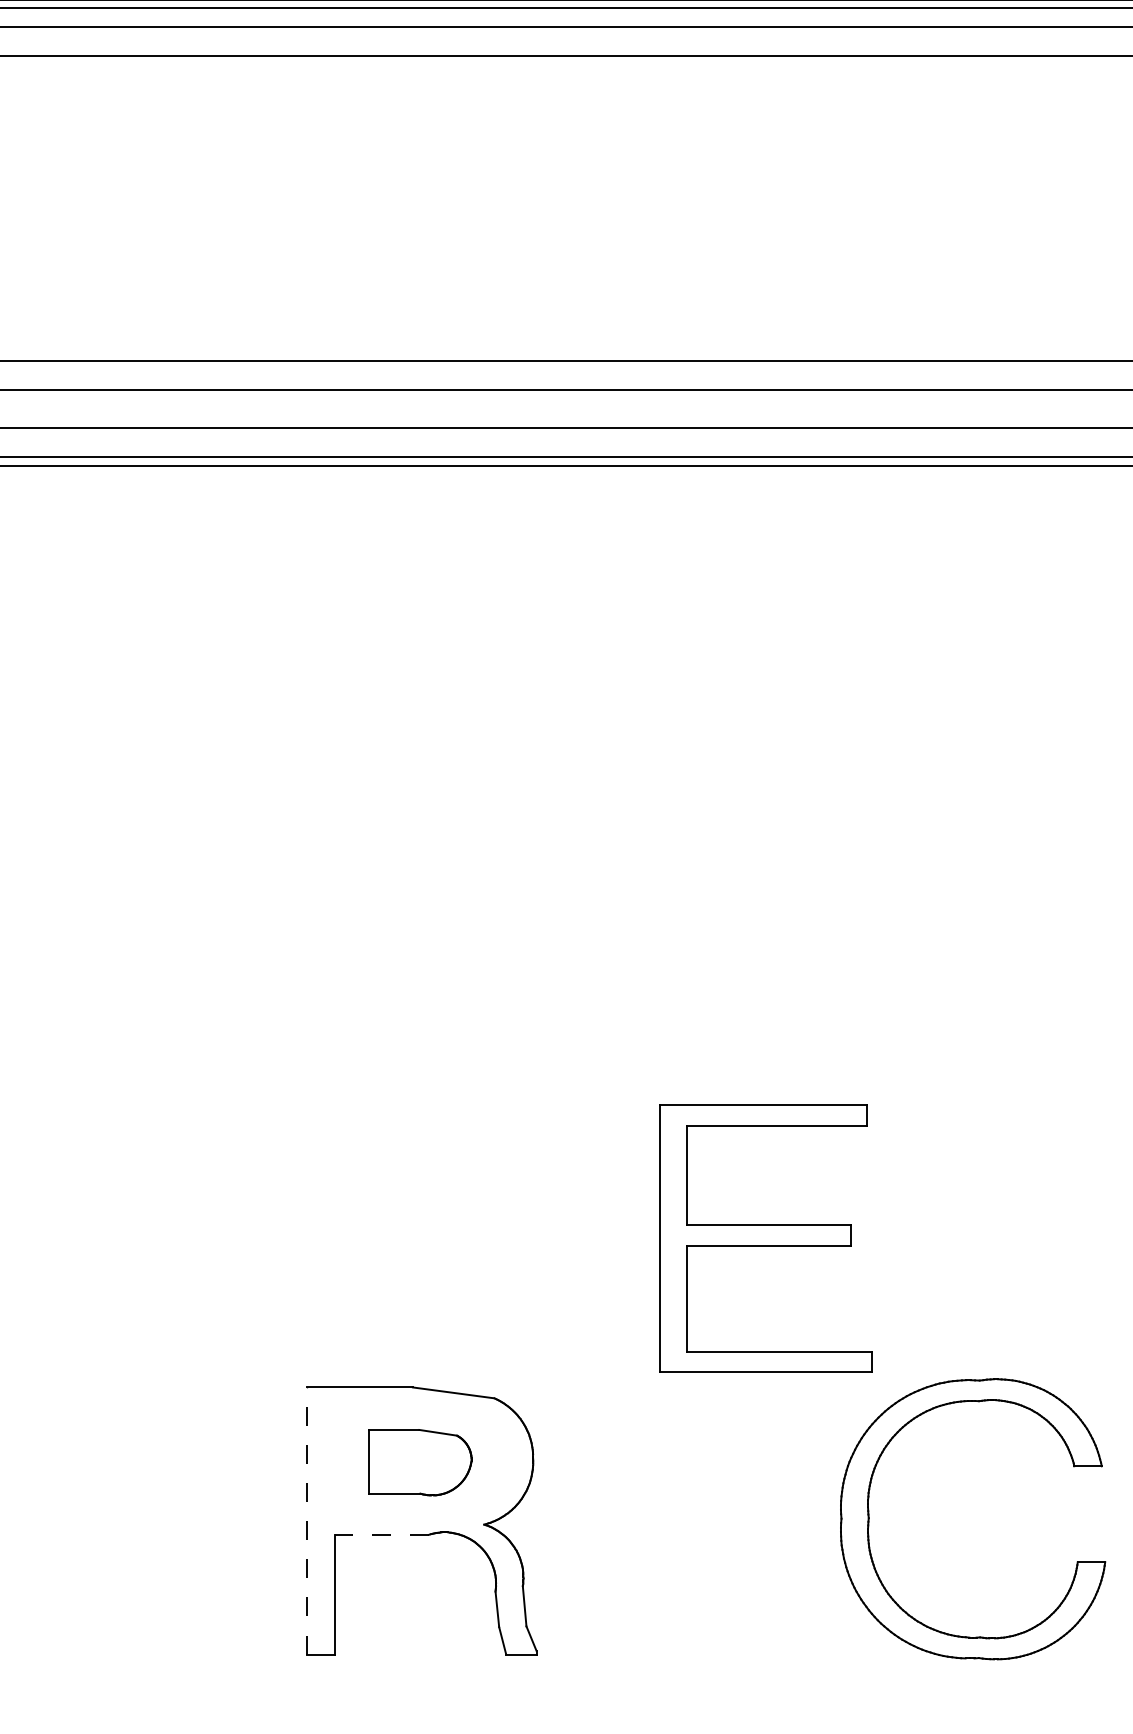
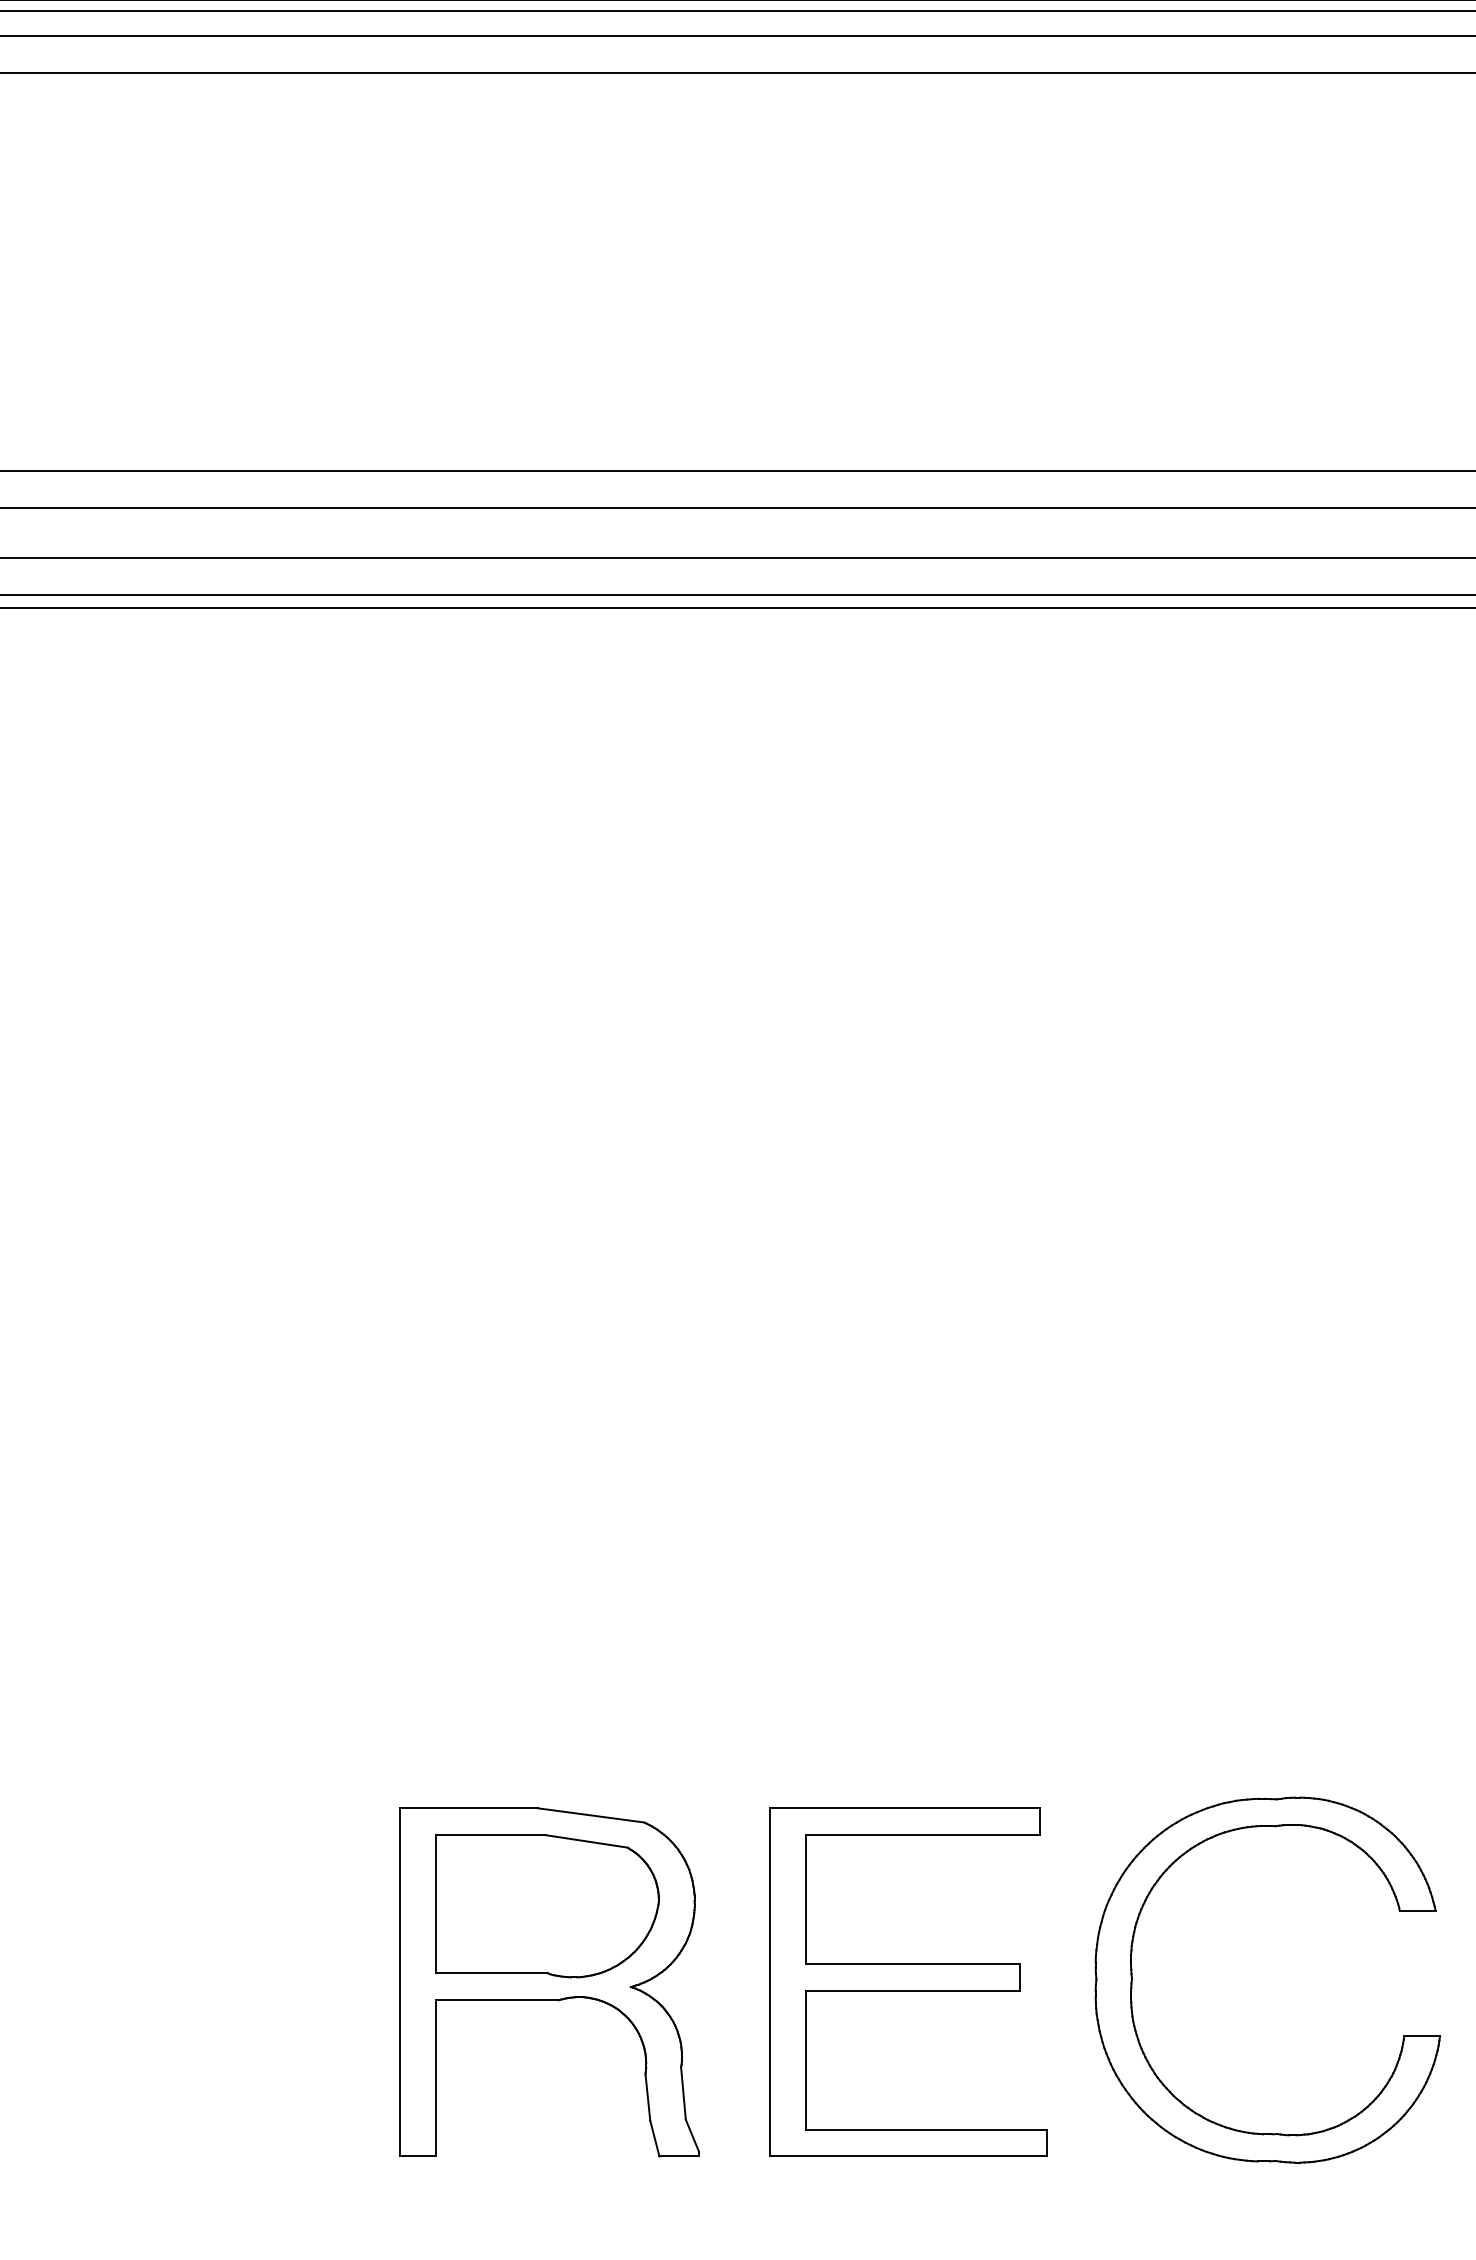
part: (765, 1237) -> (908, 1981), moved
part: (420, 1462) -> (547, 1906), size x1.67
line: (307, 1520) -> (400, 1981), dashed -> solid
line: (381, 1534) -> (497, 2000), dashed -> solid

